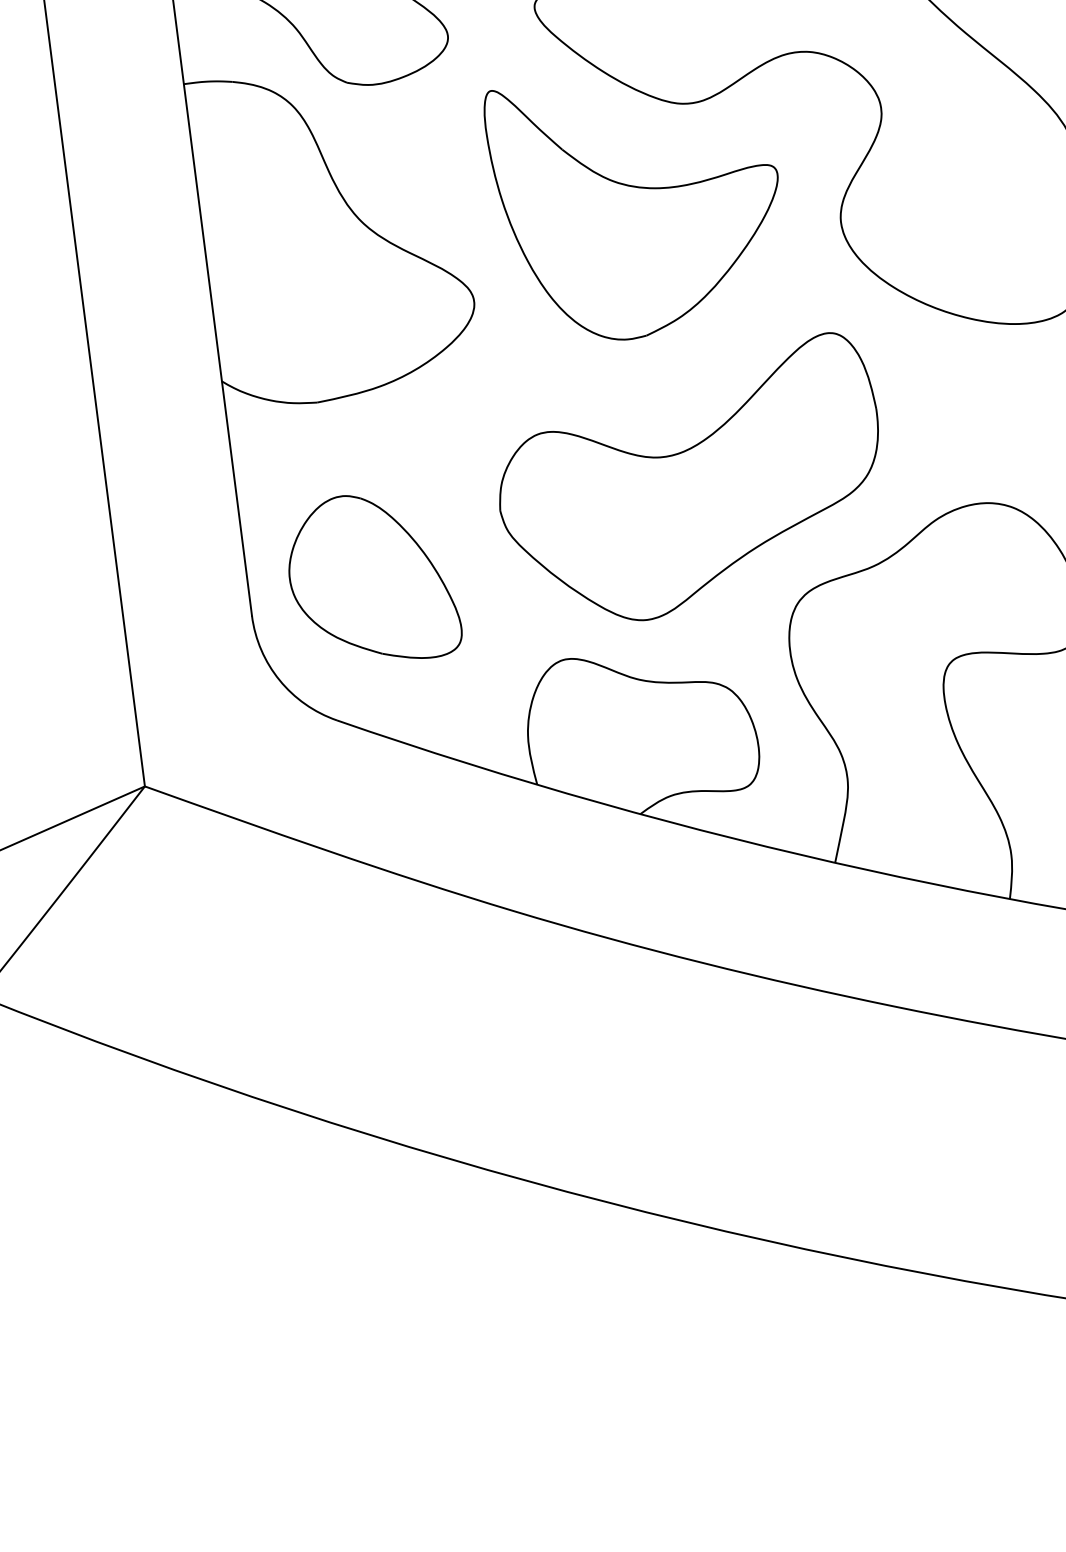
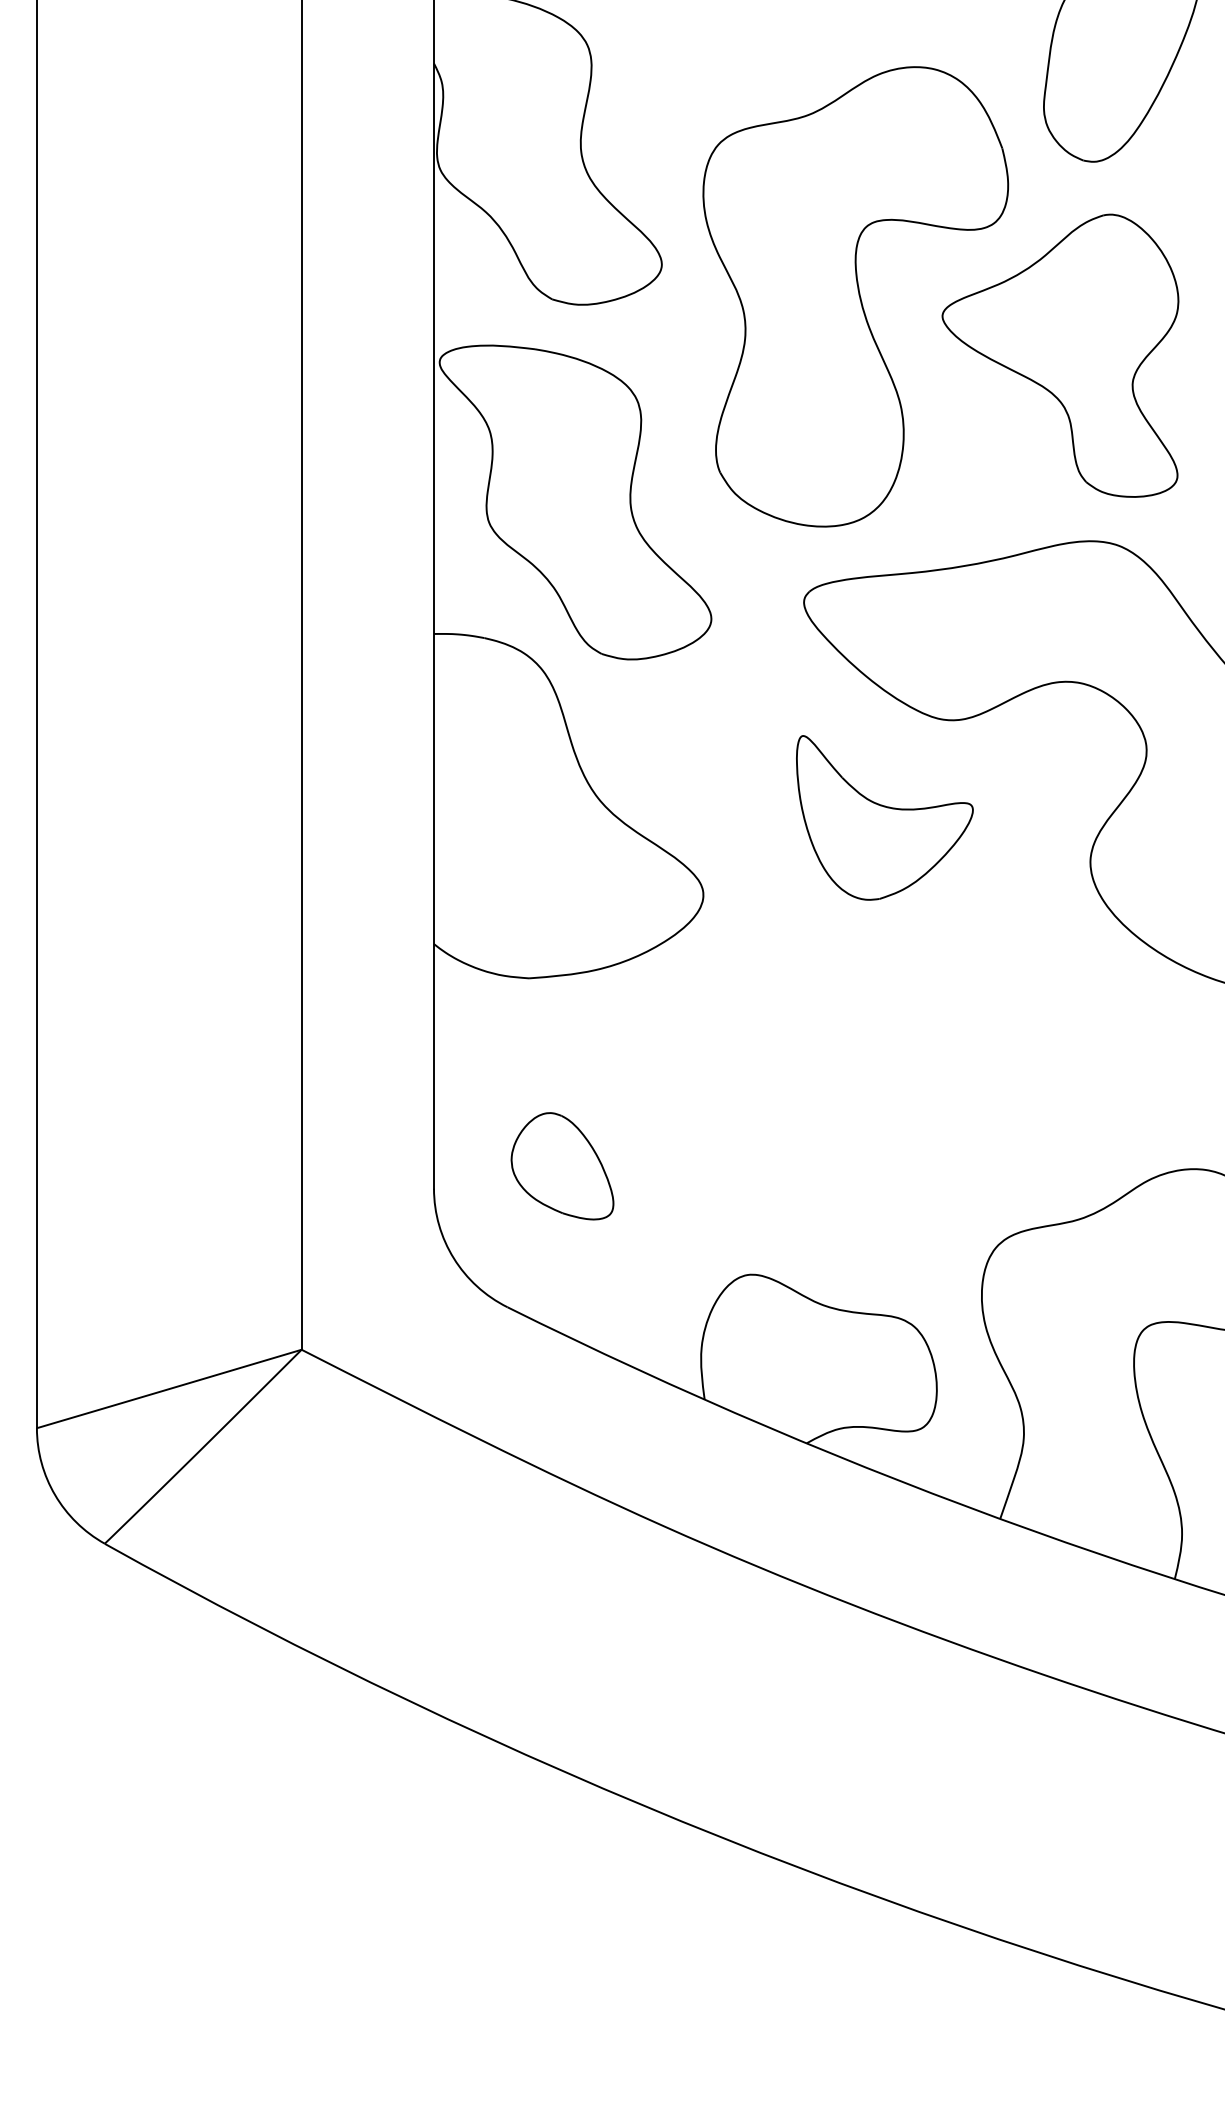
part: (638, 204) -> (884, 817), size x0.6
part: (690, 482) -> (901, 1109), removed
part: (372, 577) -> (562, 1165), size x0.6

